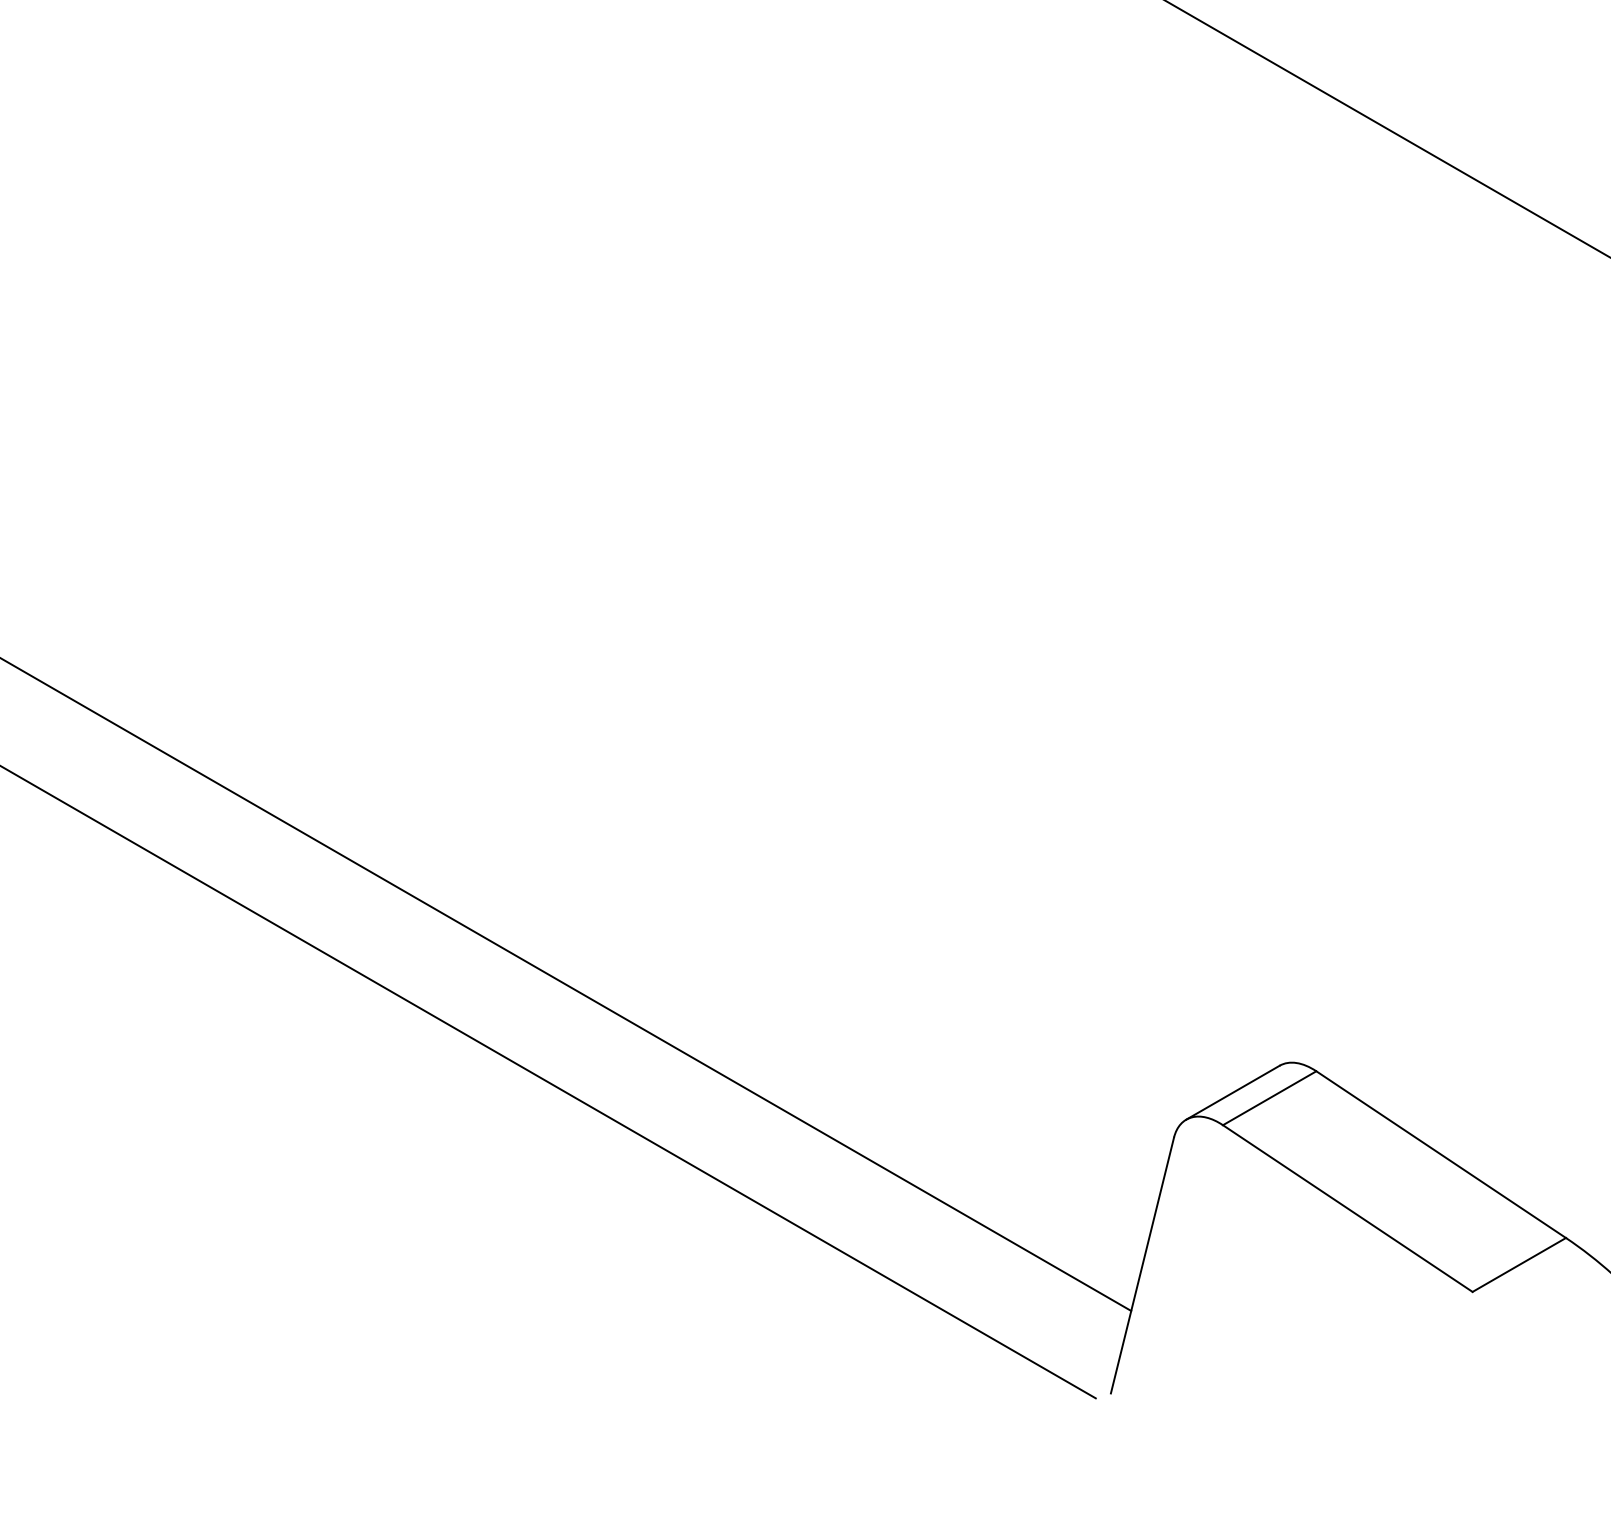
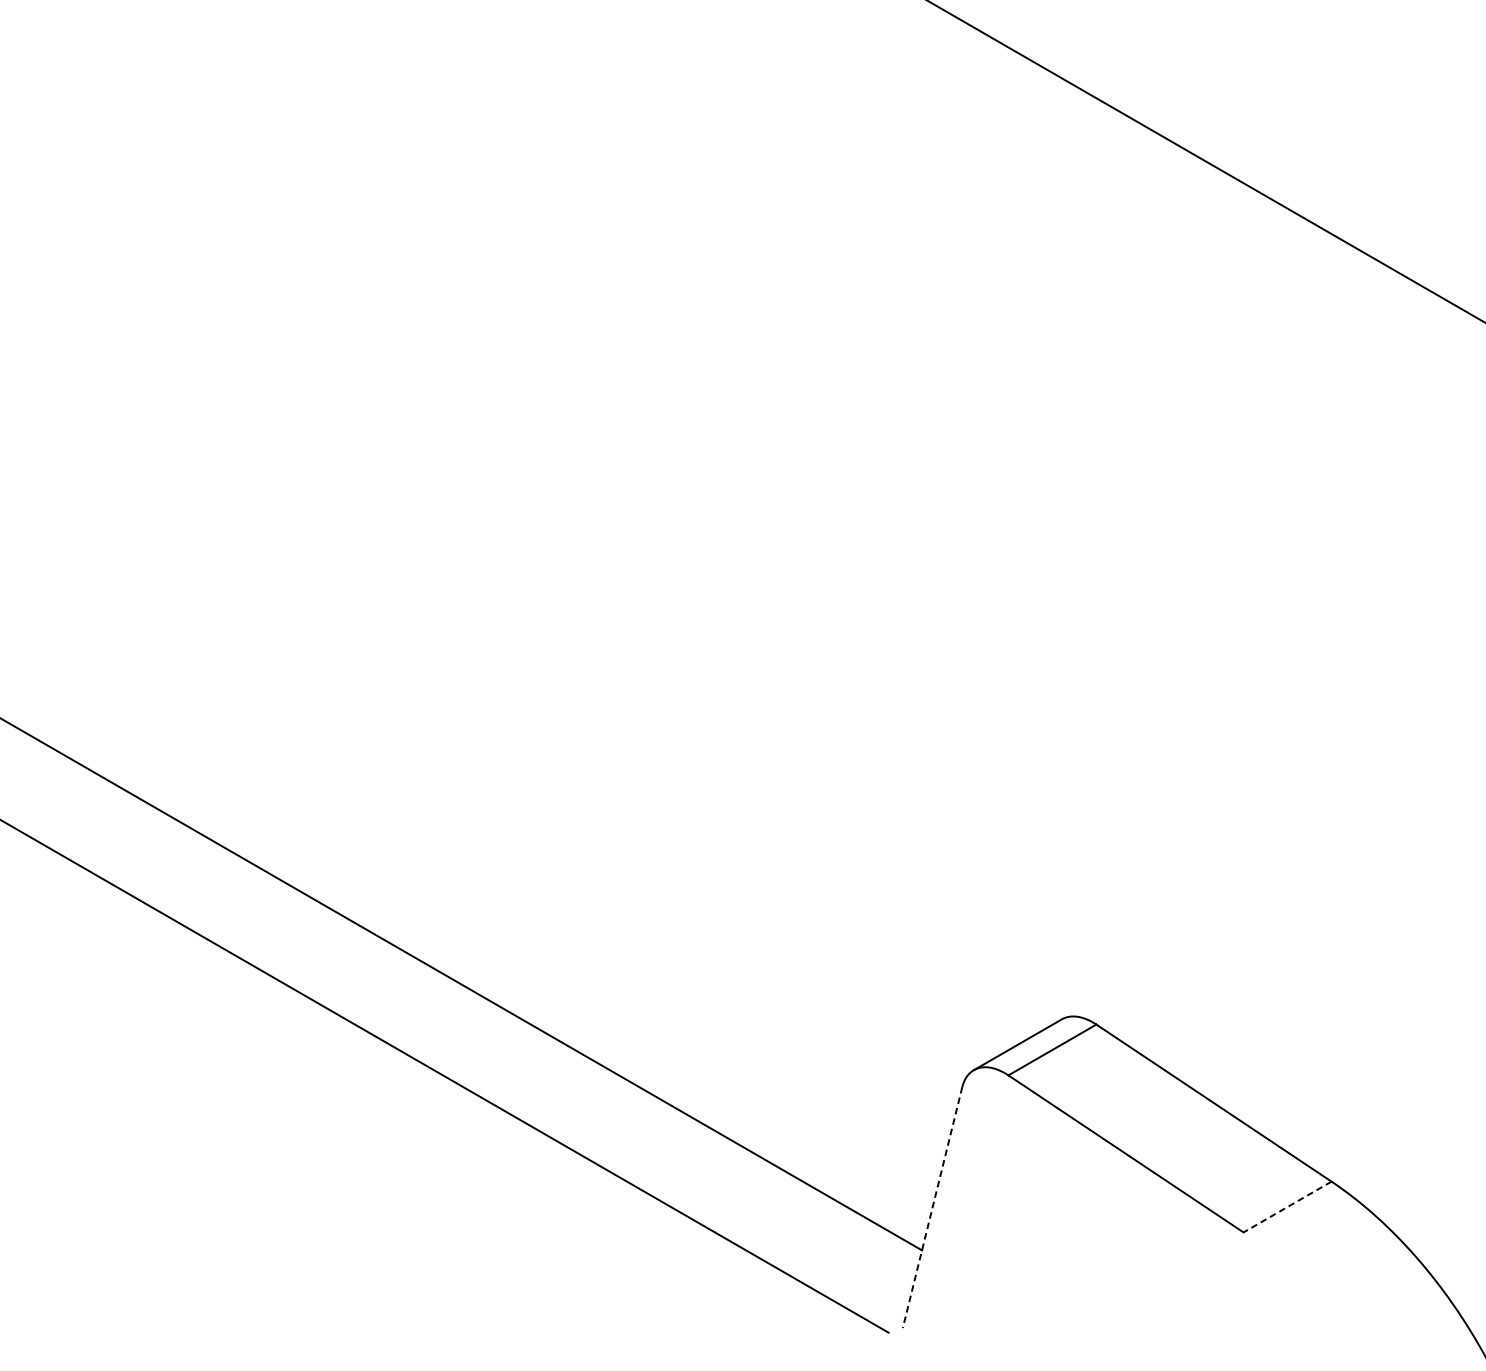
line: (1519, 1264) -> (1287, 1206), solid -> dashed
line: (1142, 1265) -> (932, 1207), solid -> dashed

